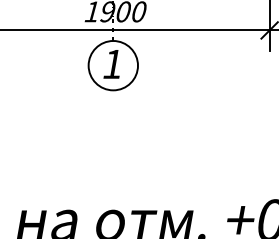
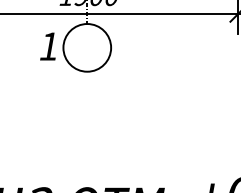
text: (111, 64) -> (47, 46), moved

